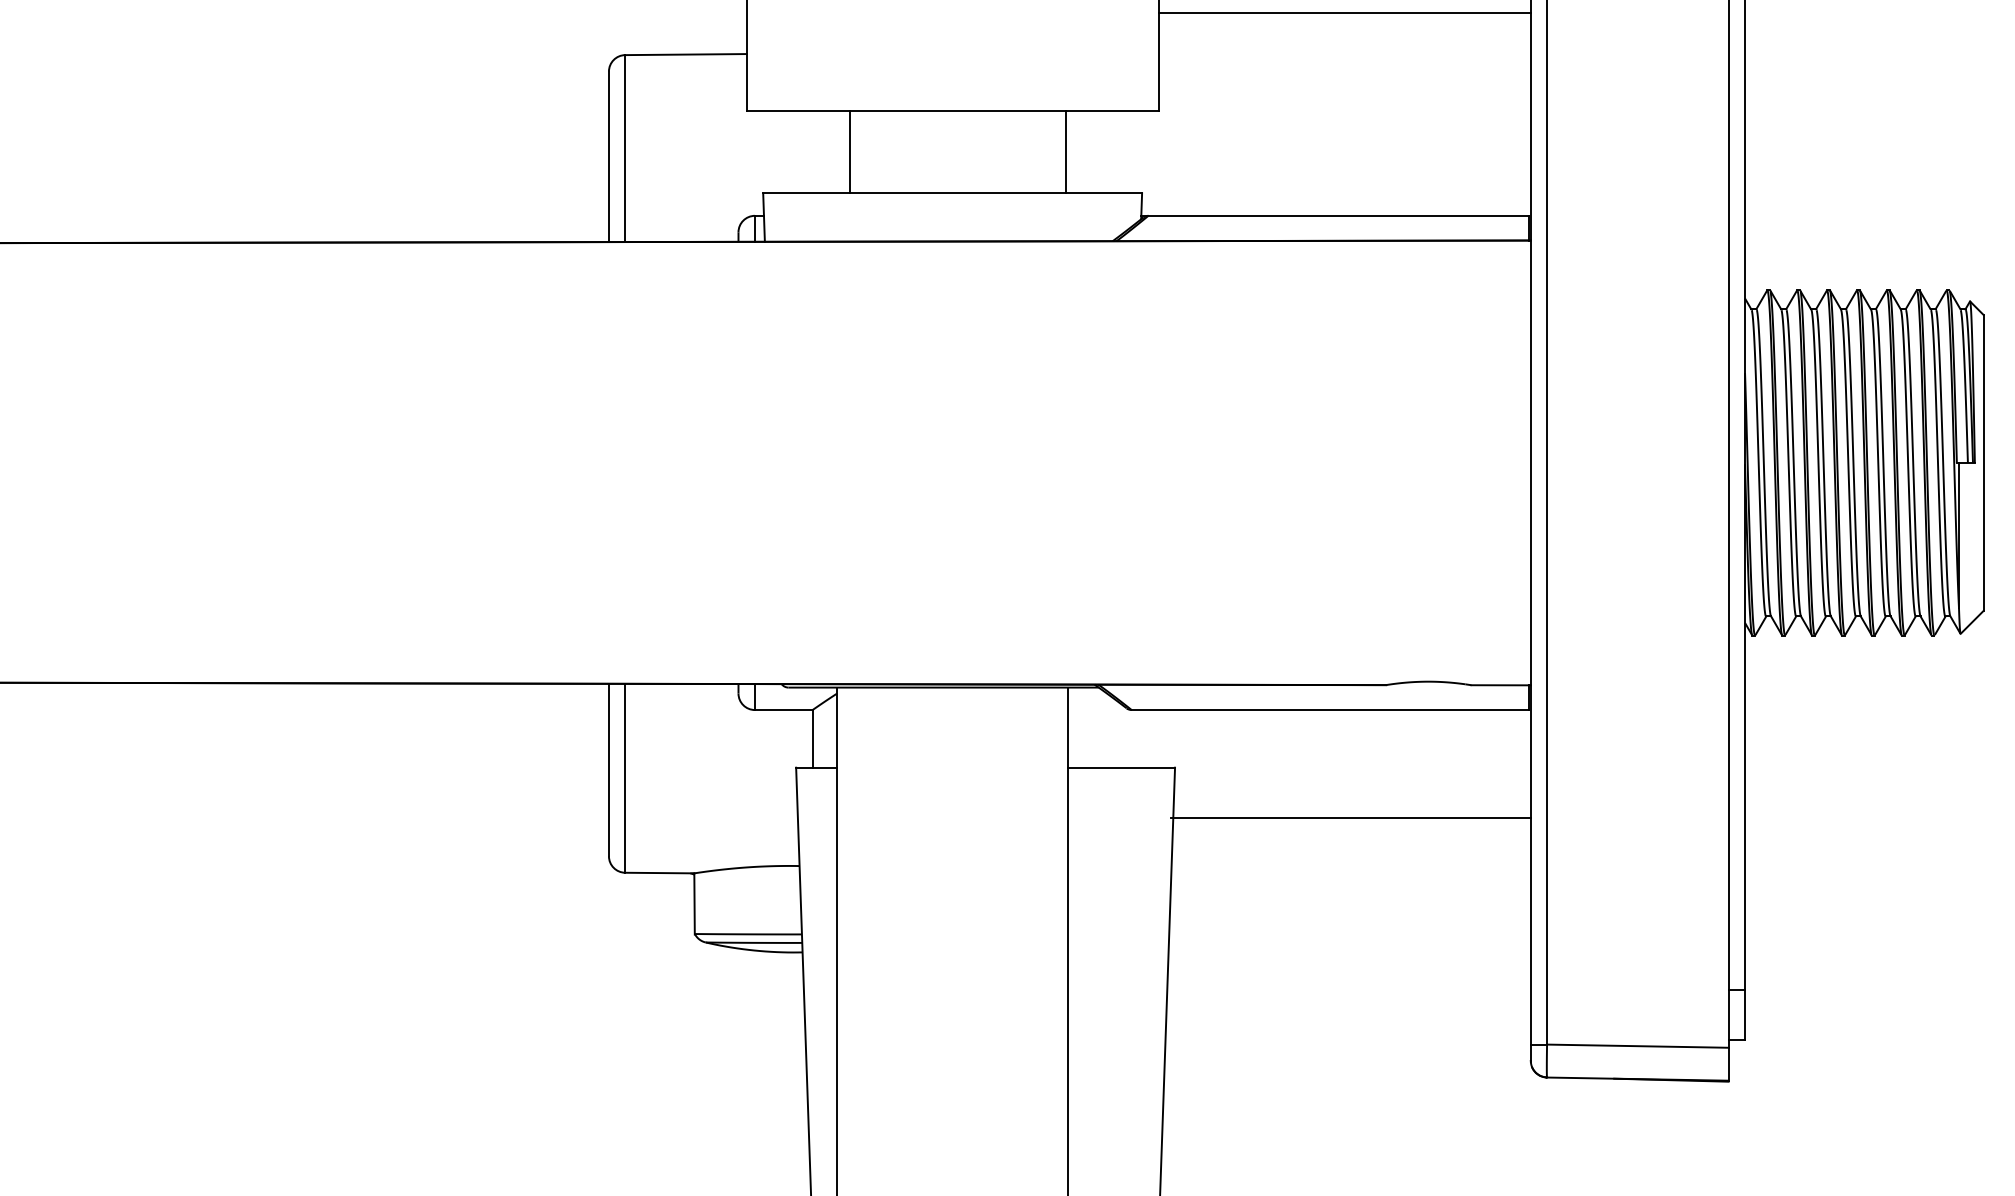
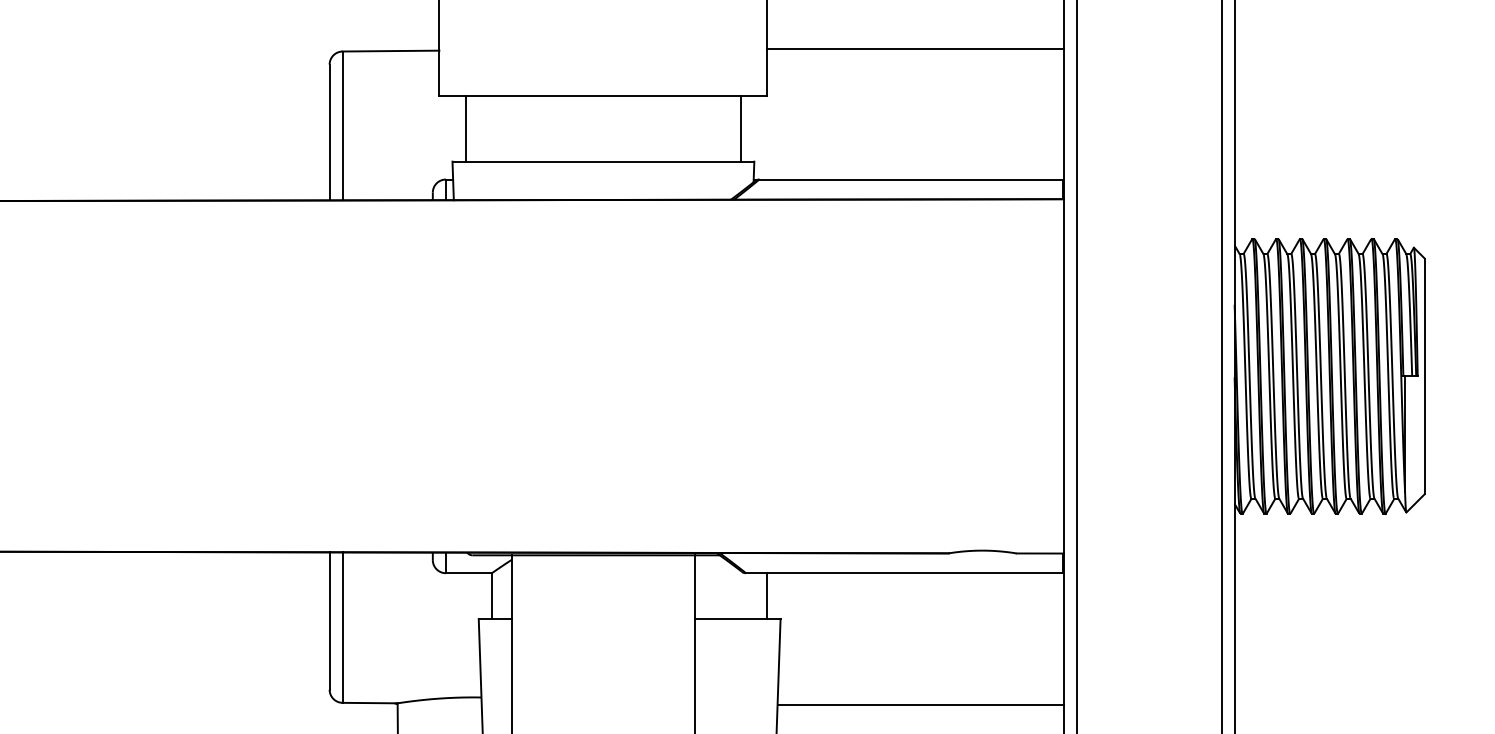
line: (1344, 13) -> (915, 49), moved
line: (849, 152) -> (465, 129), moved
line: (1065, 152) -> (741, 129), moved
line: (1158, 738) -> (767, 595), added
line: (1350, 817) -> (920, 705), moved

